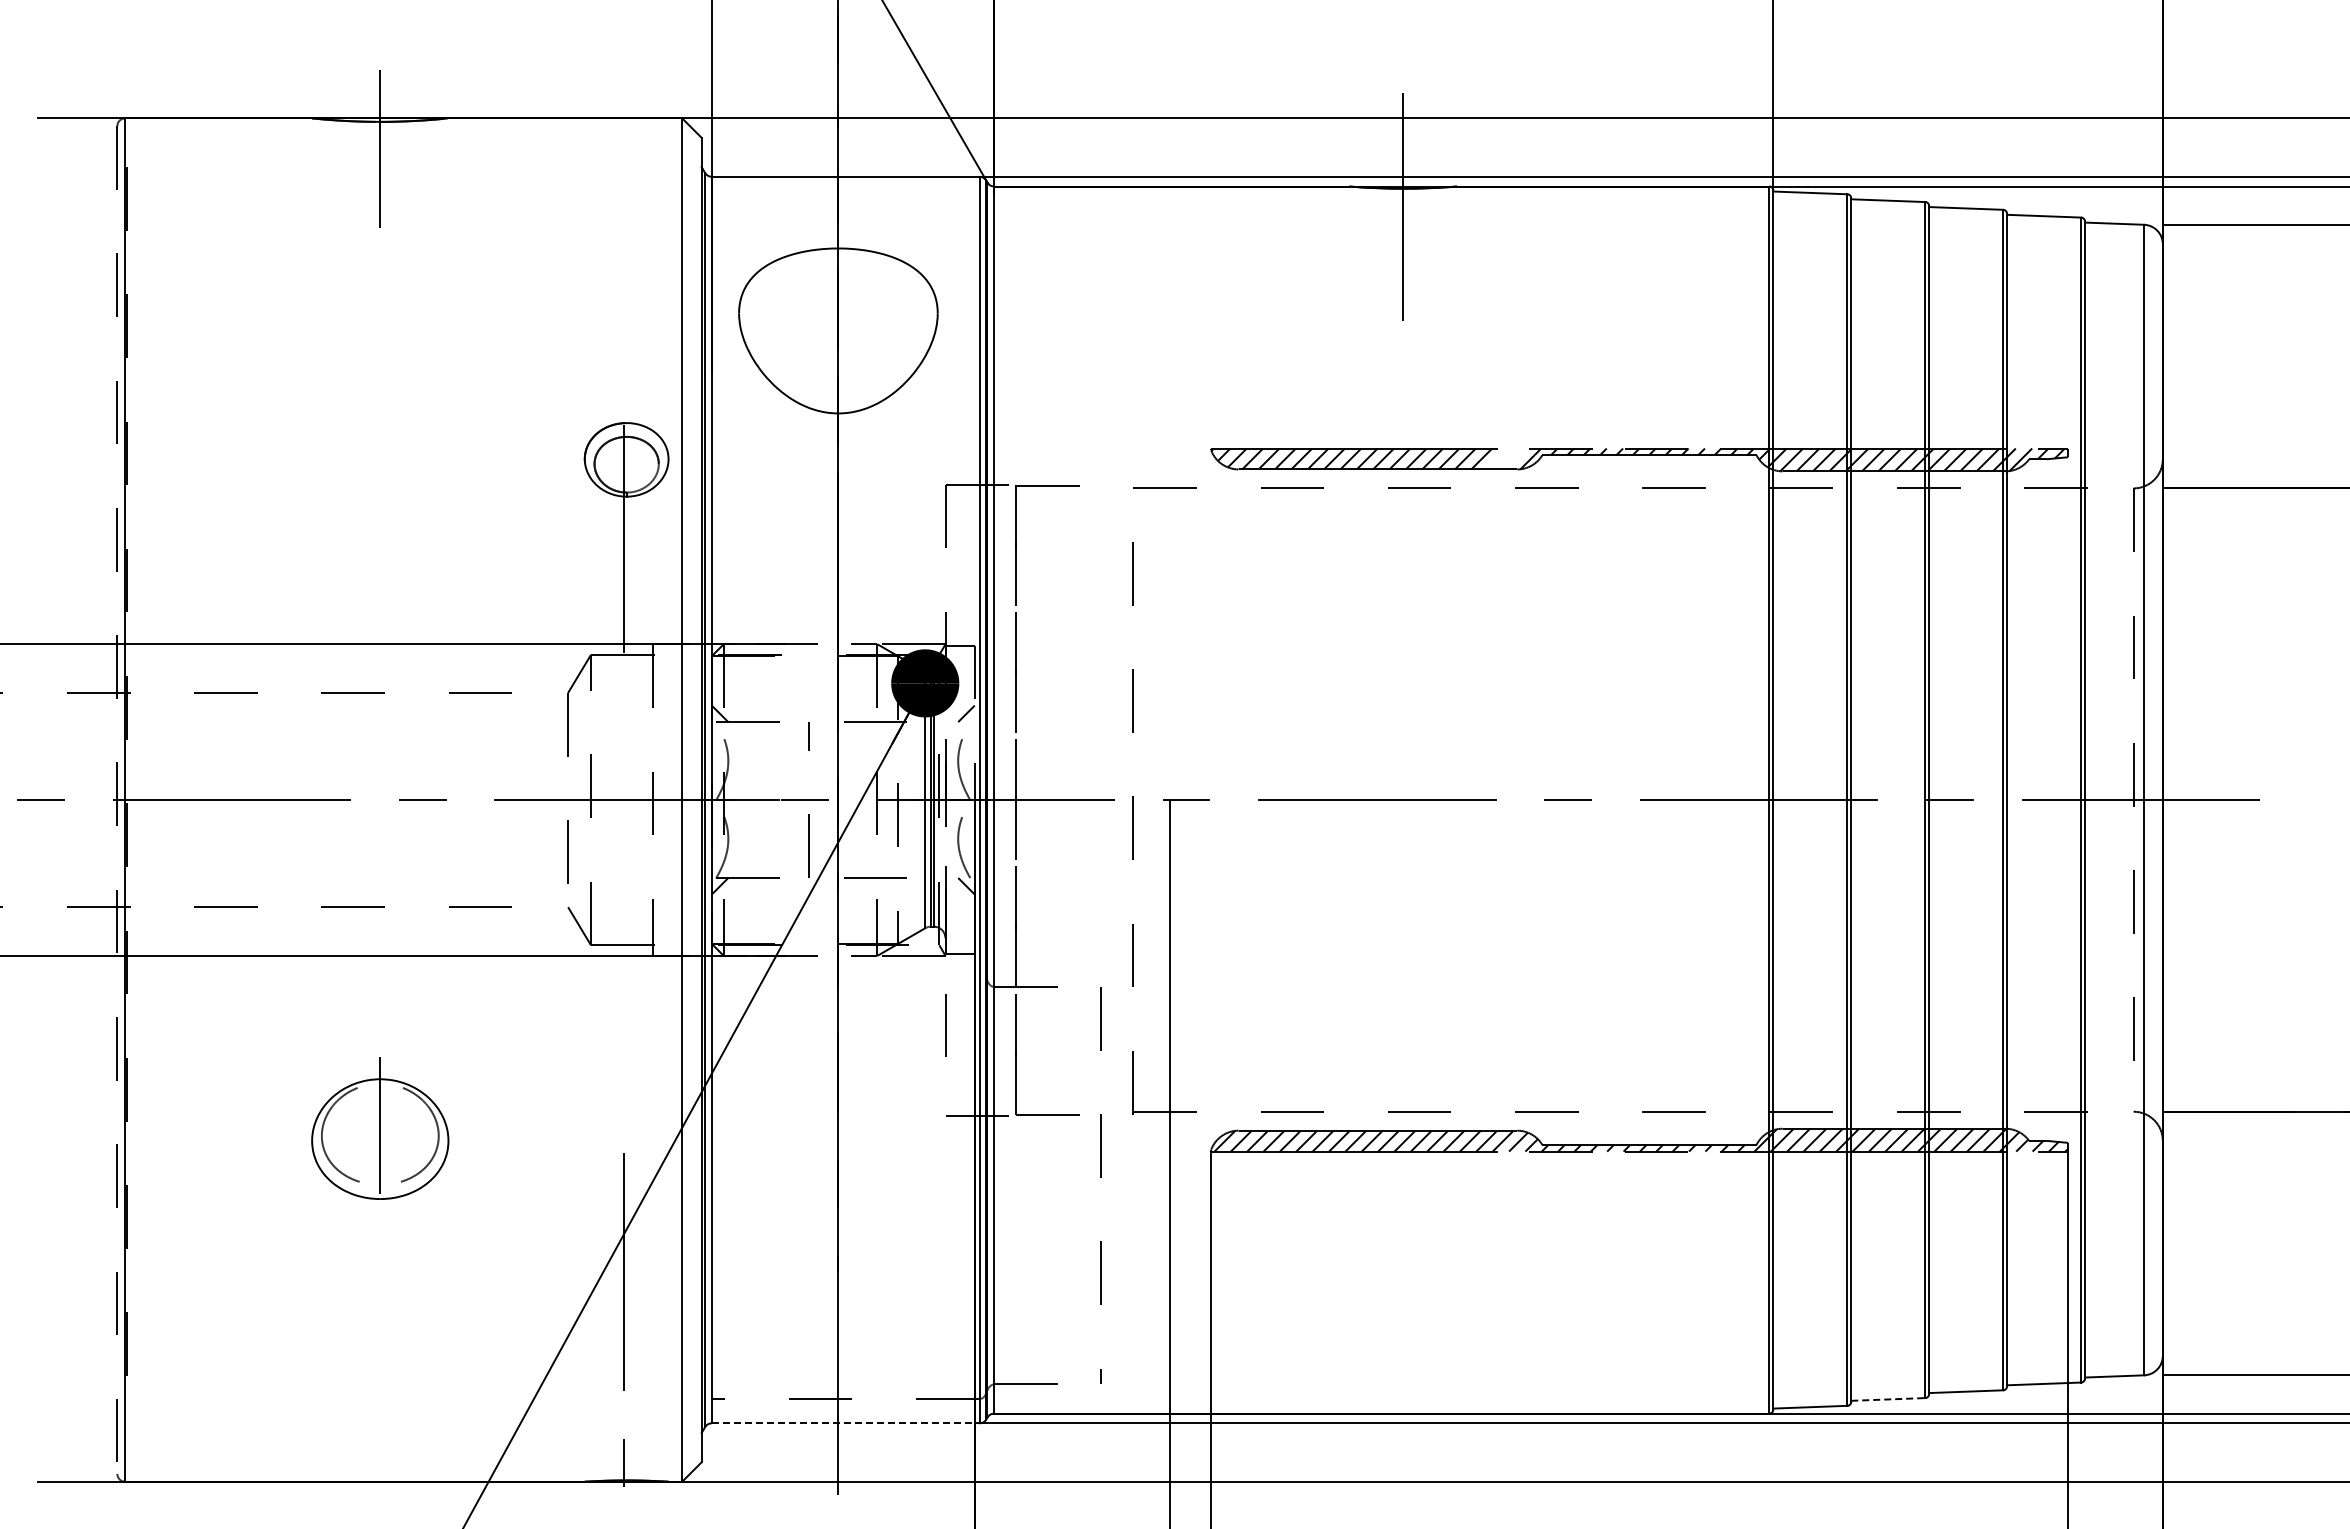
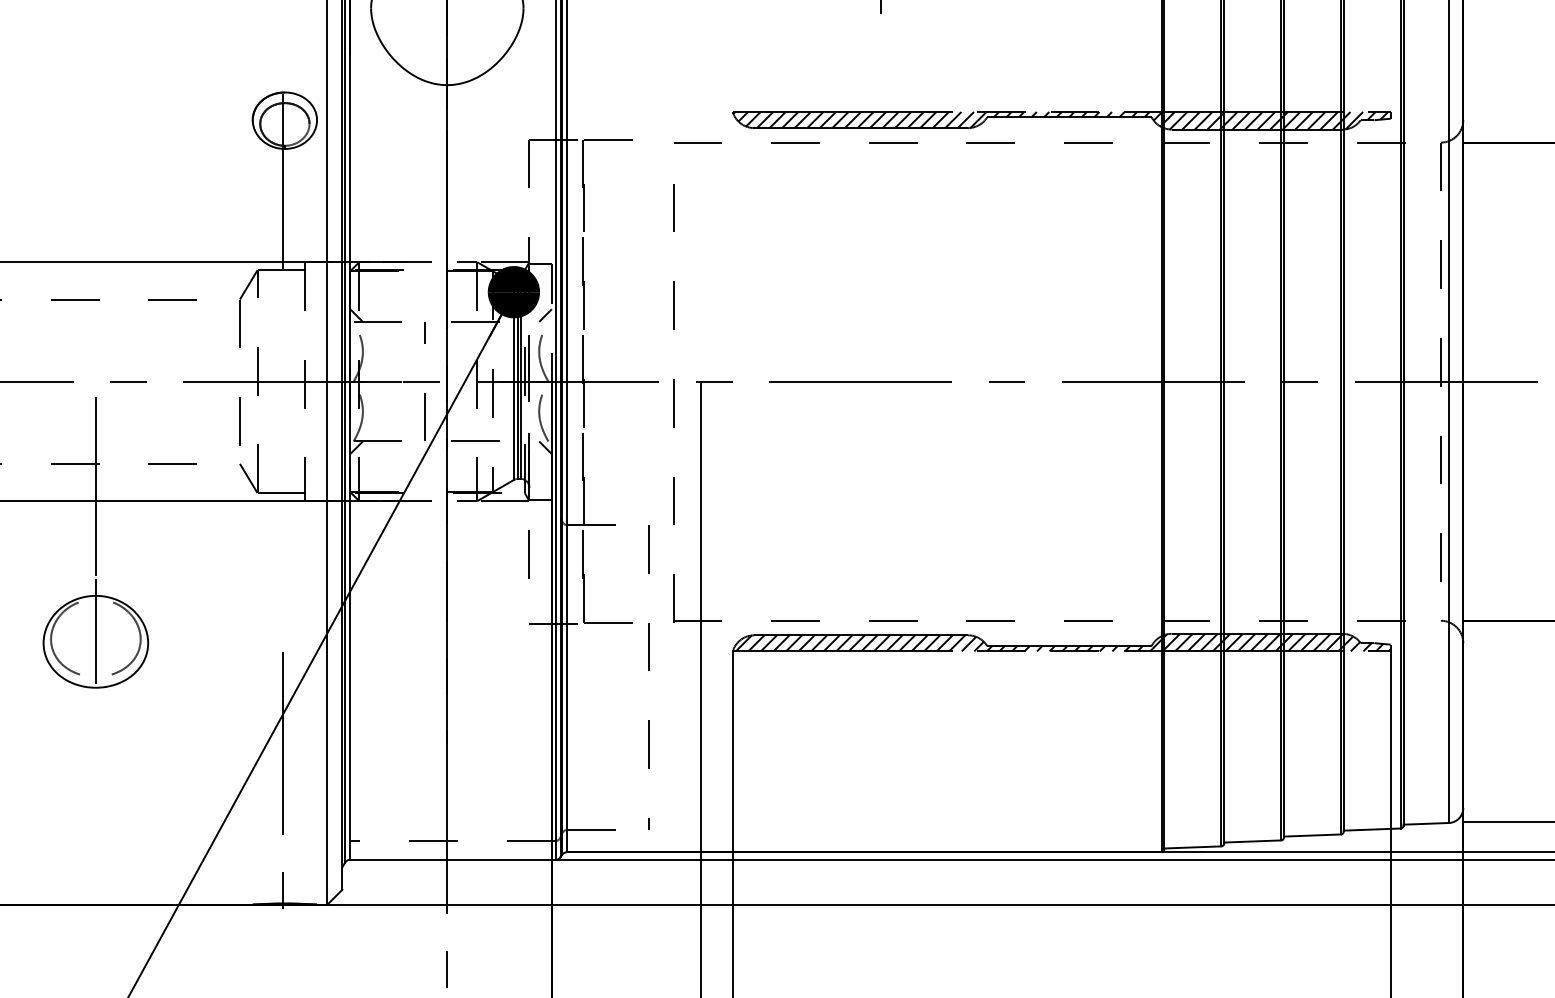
line: (1497, 458) -> (952, 119), added
line: (1514, 458) -> (965, 119), added
line: (380, 936) -> (96, 486), added
line: (1888, 1399) -> (1252, 841), dashed -> solid
line: (845, 1423) -> (452, 859), dashed -> solid

